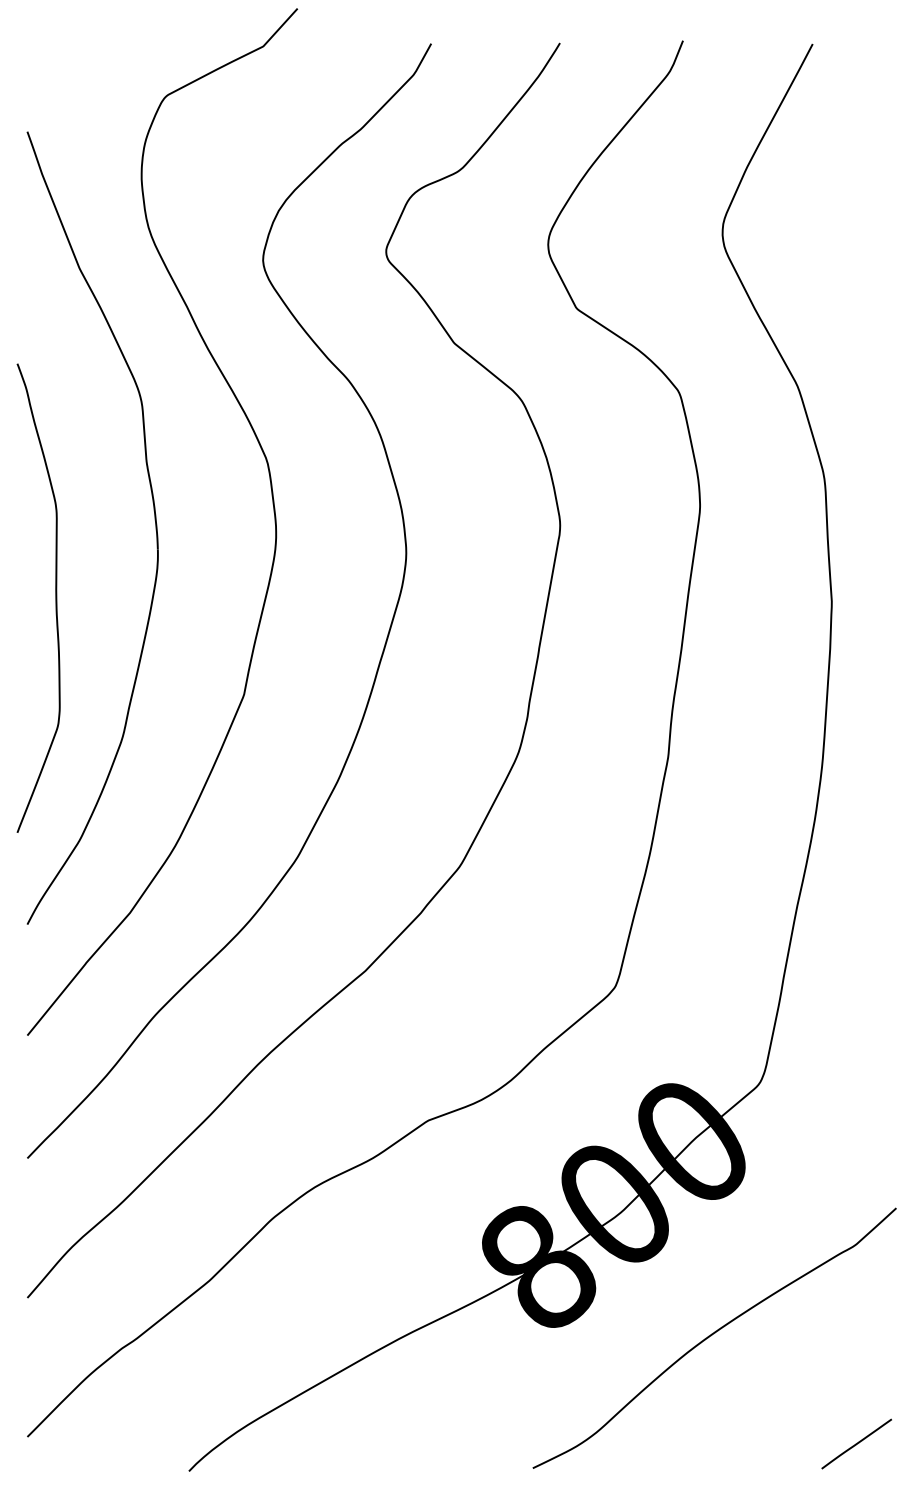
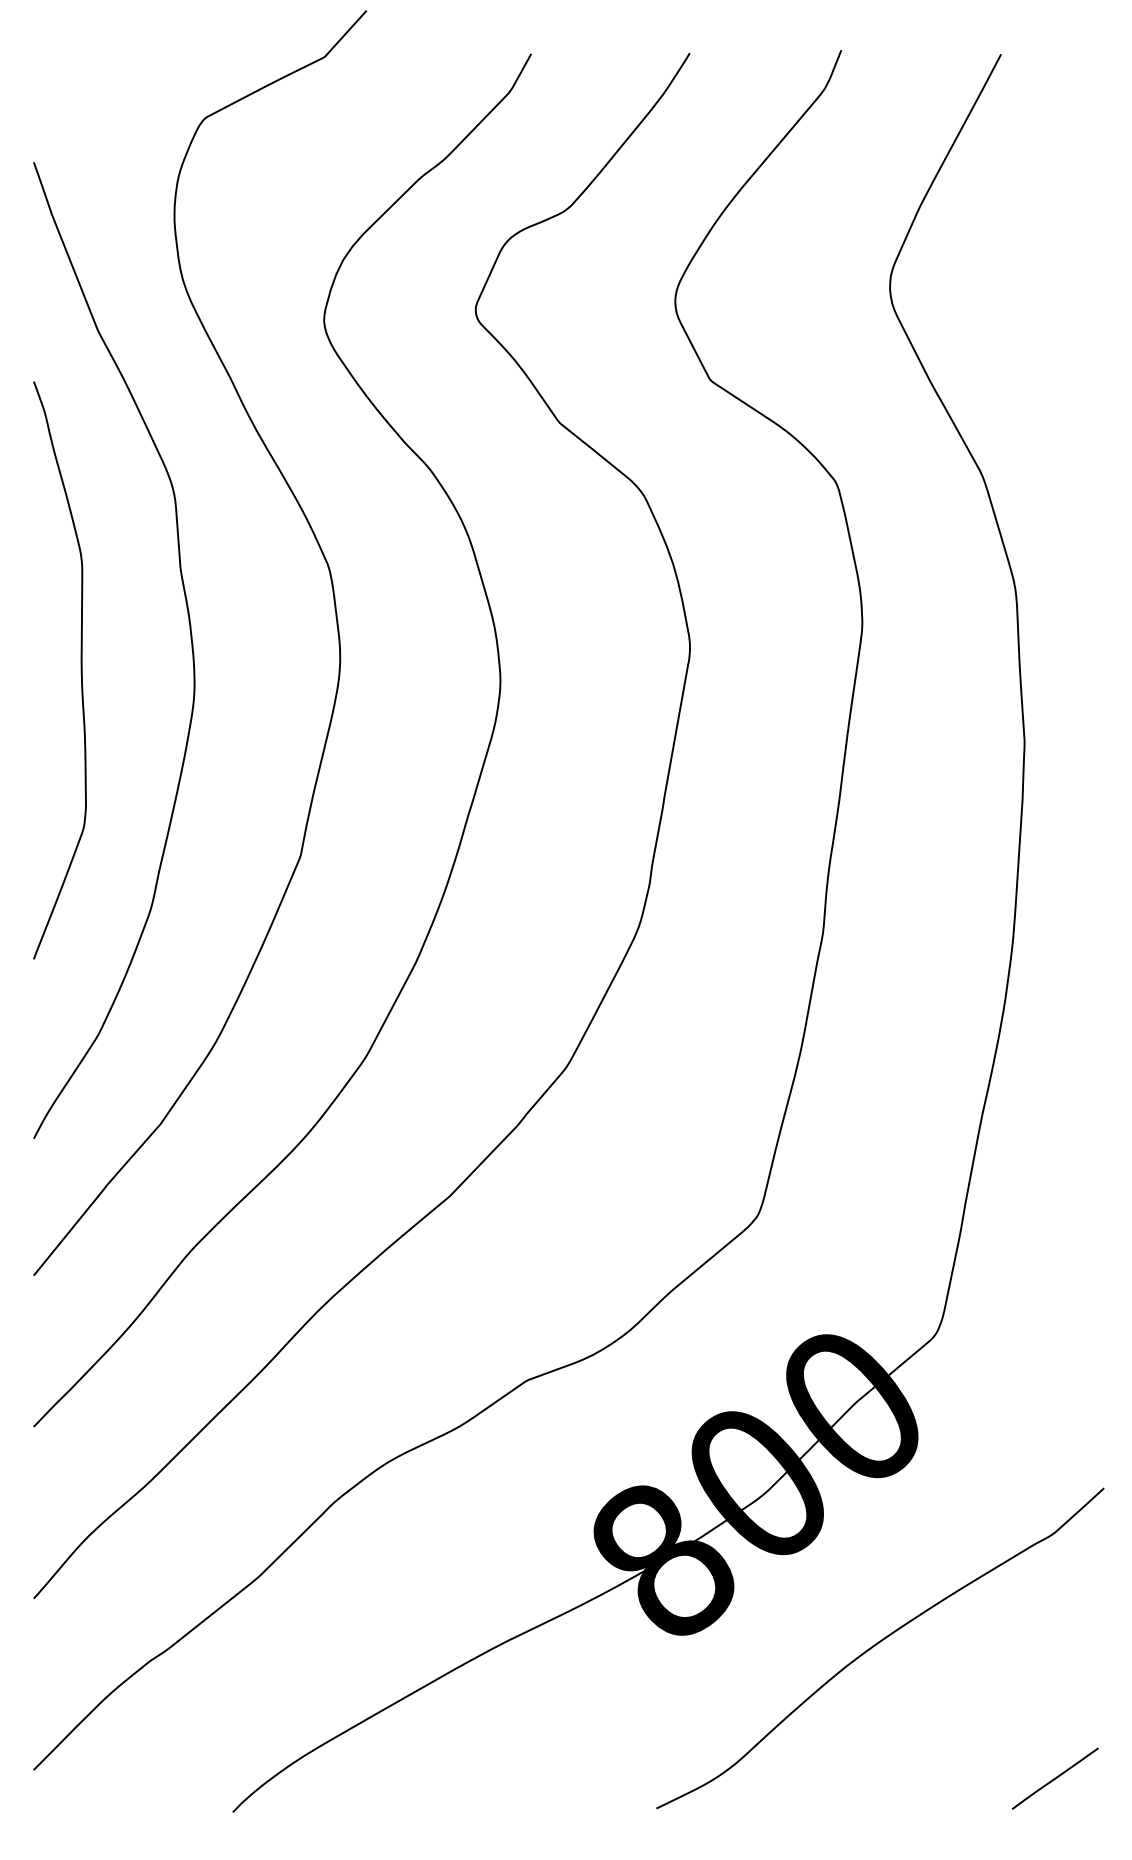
curve: (55, 597) -> (80, 669), moved

